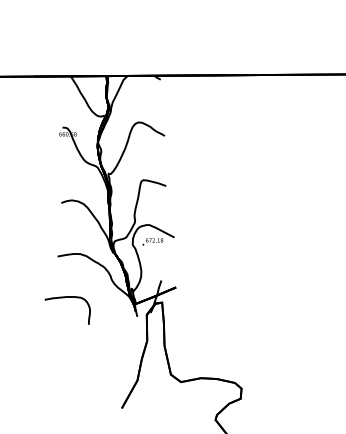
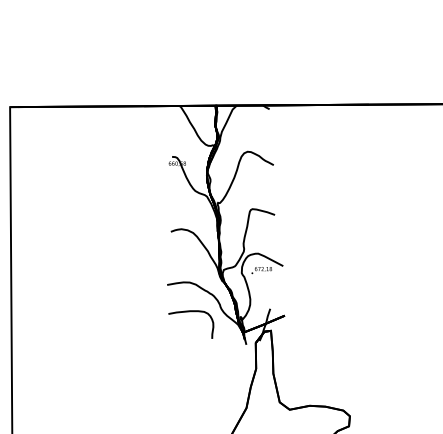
curve: (68, 298) -> (191, 312), moved

